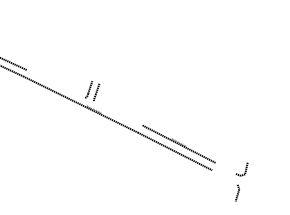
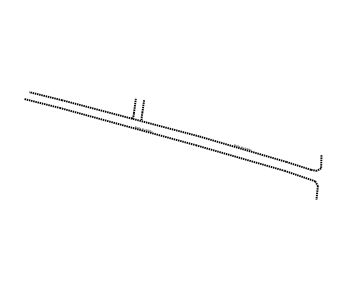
line: (84, 97) -> (130, 118), added
line: (225, 167) -> (298, 165), added
line: (224, 177) -> (299, 175), added

